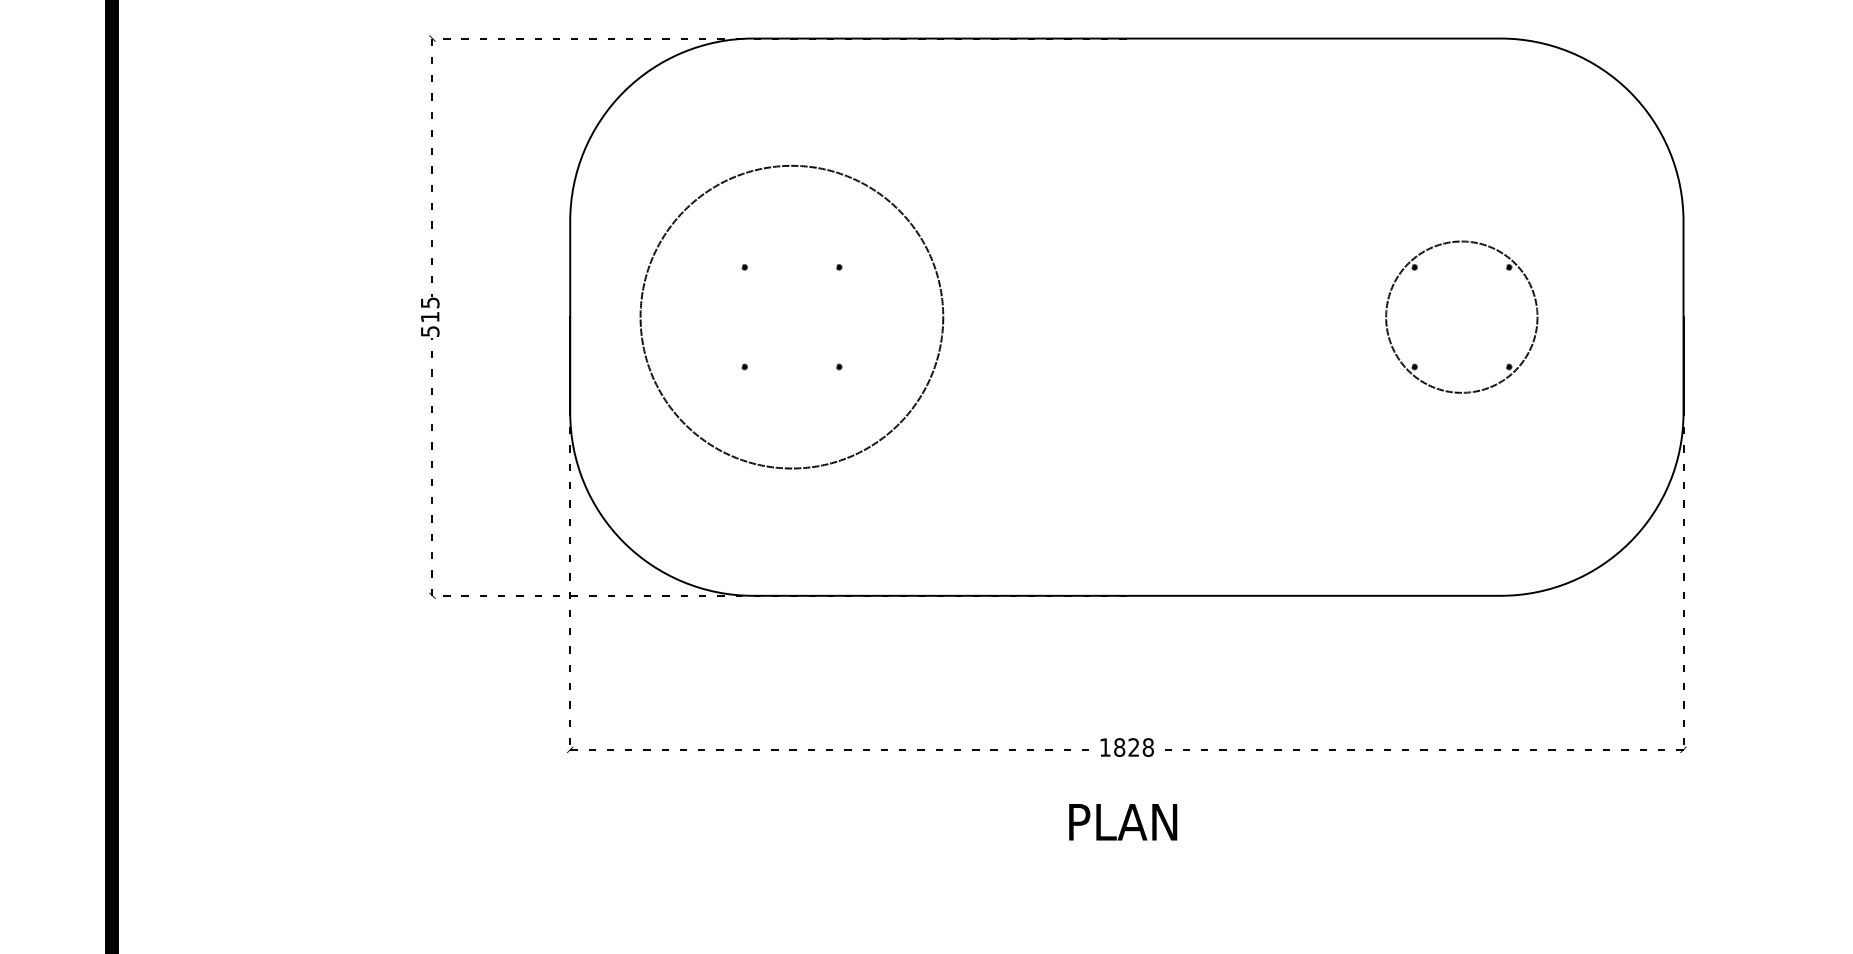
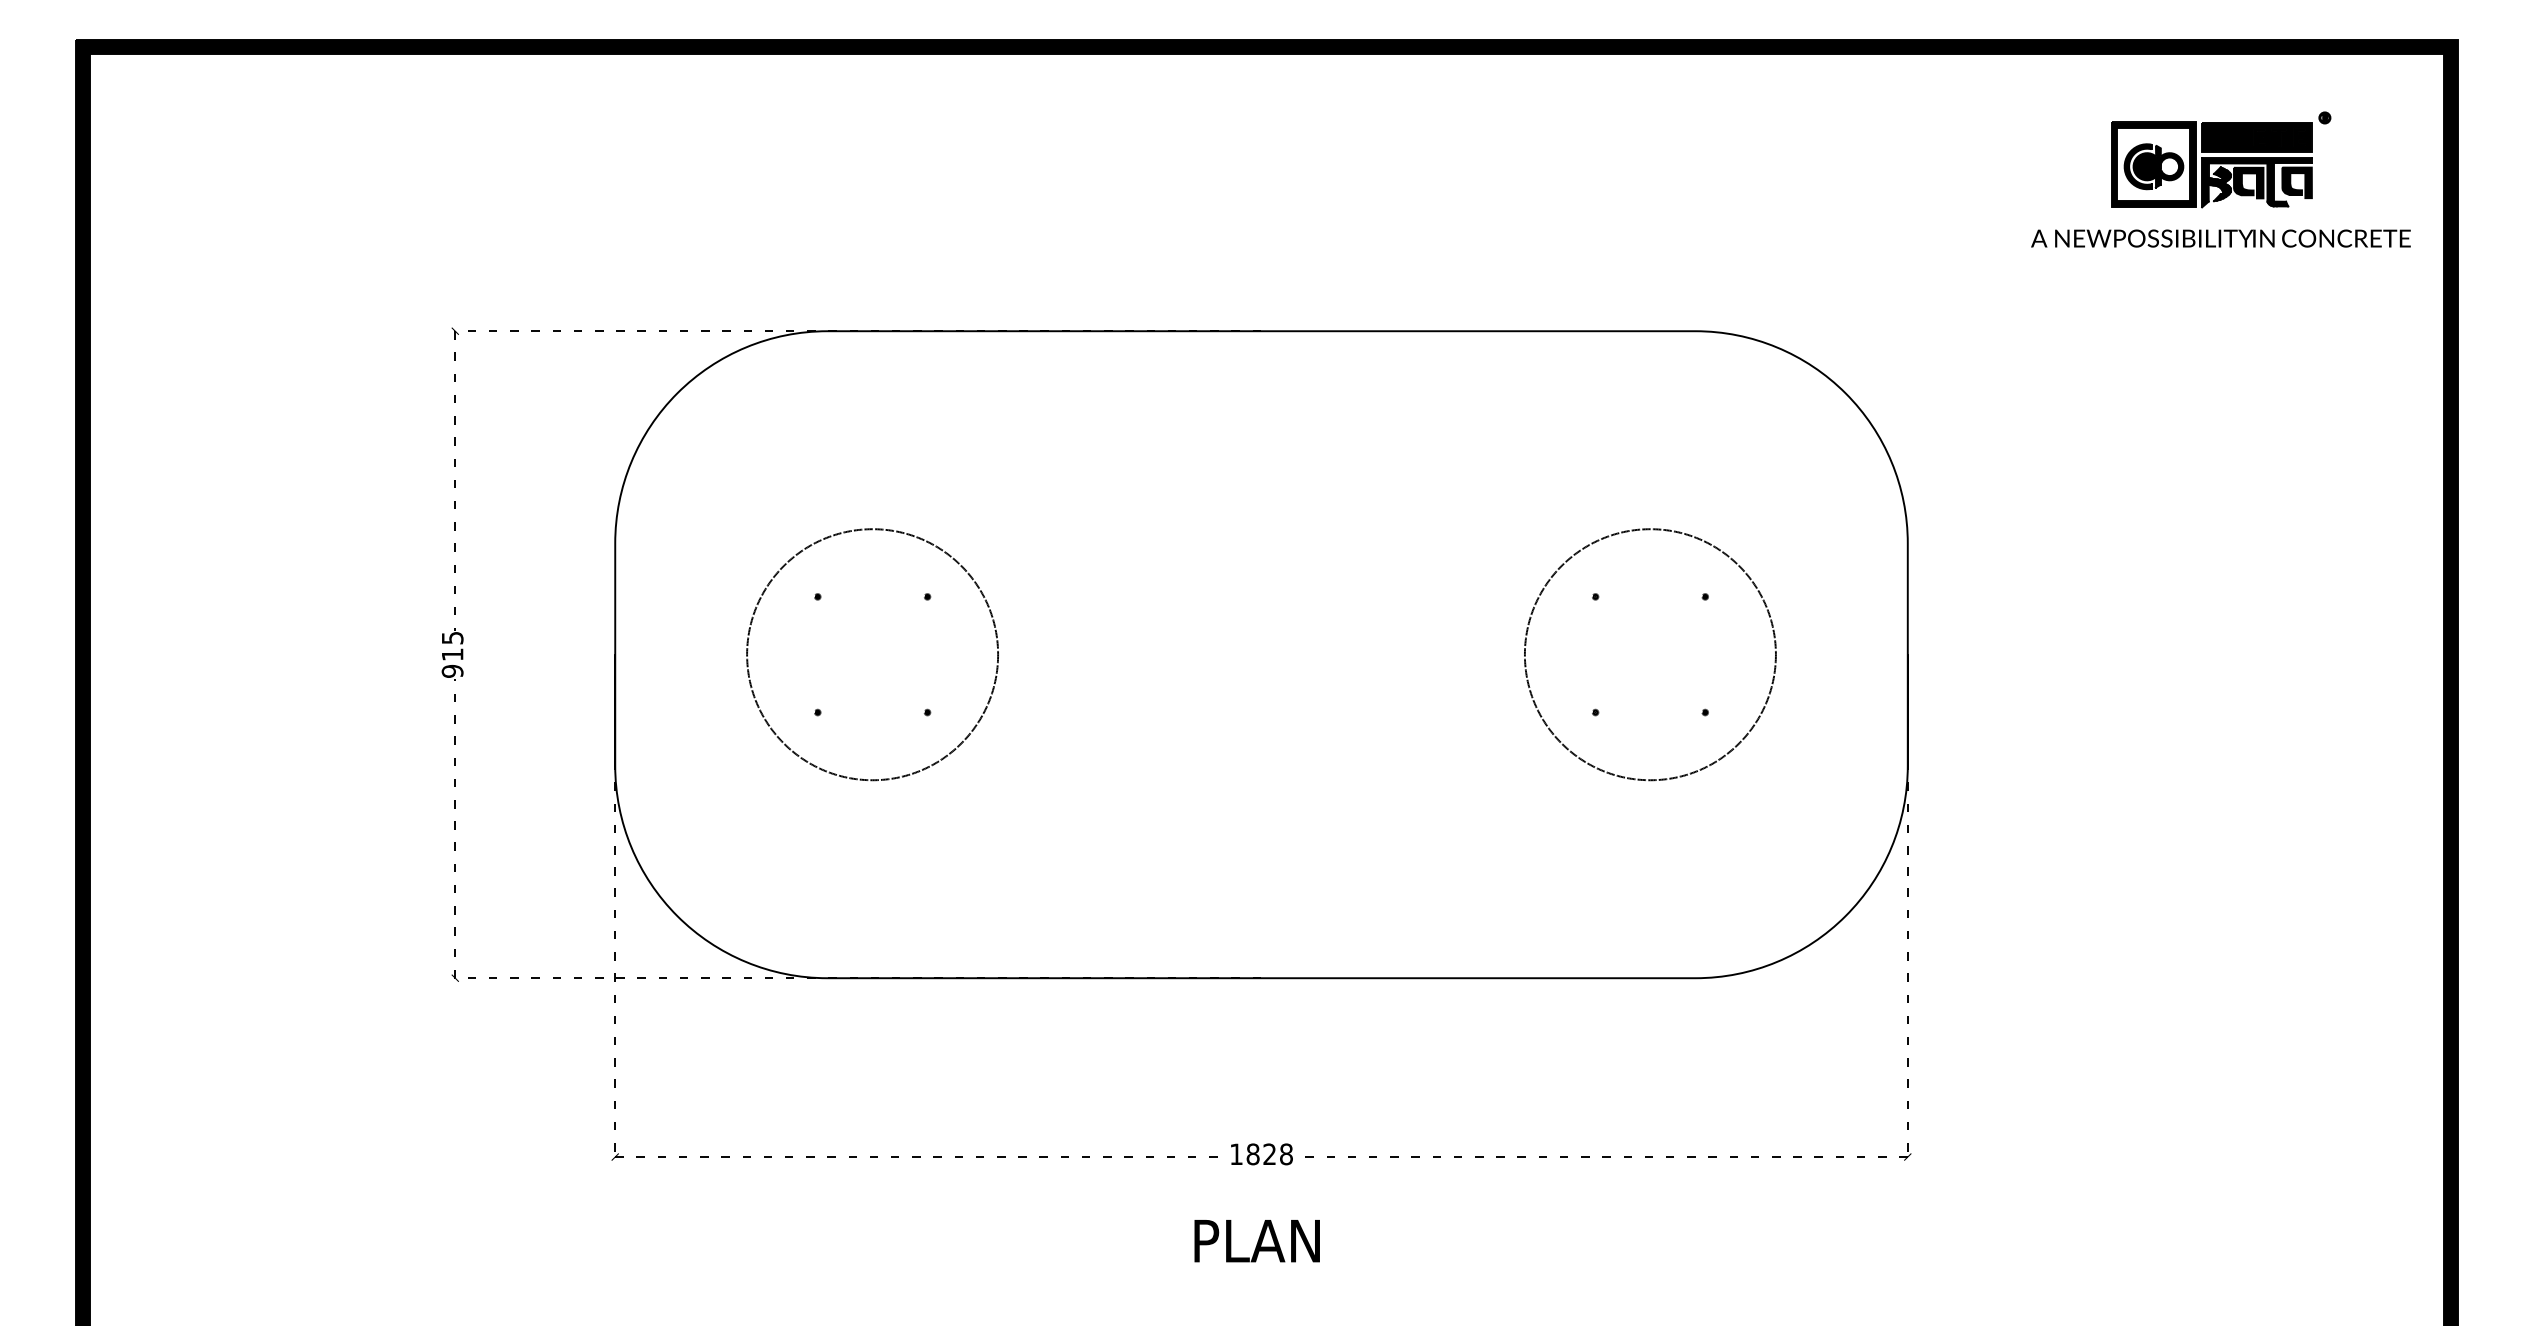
circle: (791, 316) -> (872, 654), size x0.71
circle: (1461, 316) -> (1649, 654), size x1.43
text: (430, 330) -> (452, 670), 515 -> 915

